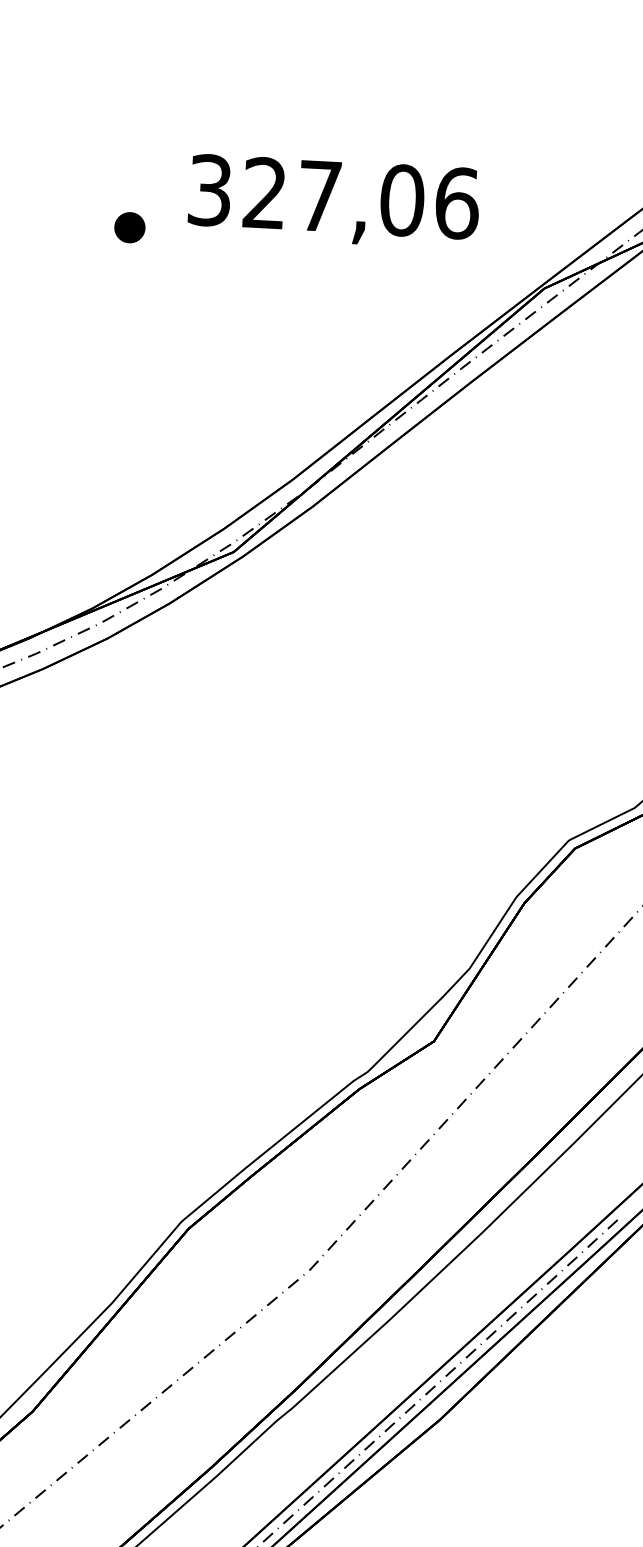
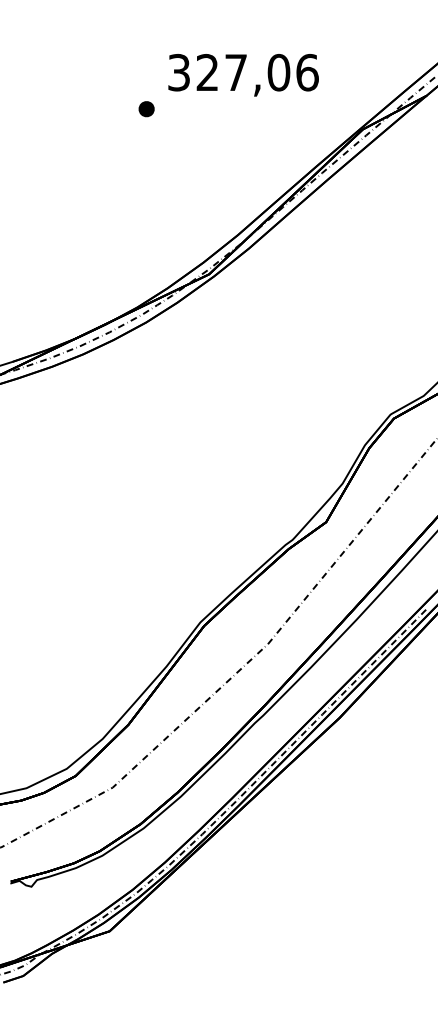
text: (333, 202) -> (243, 75), moved

